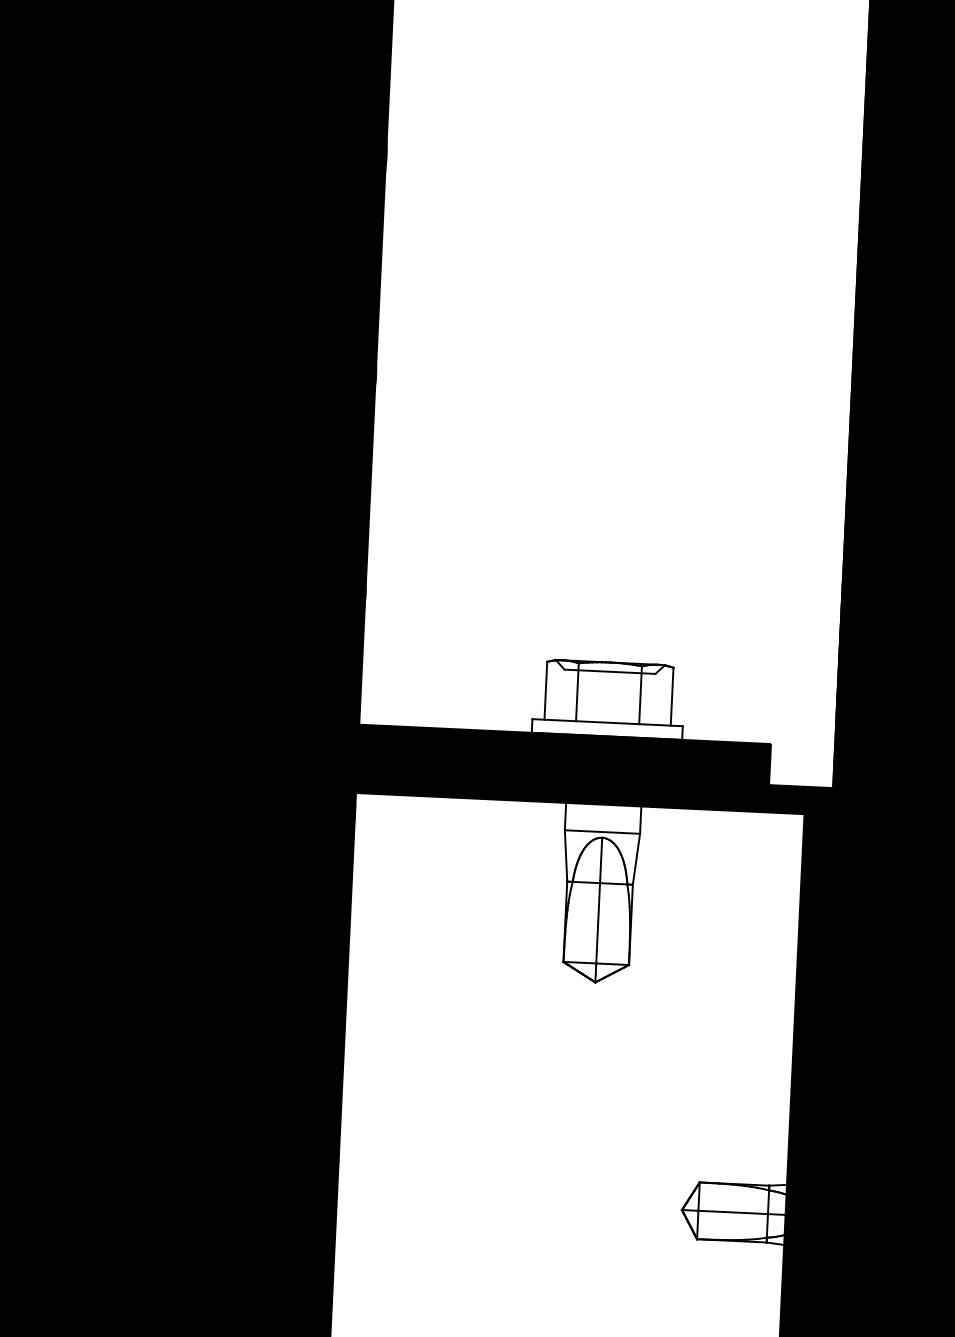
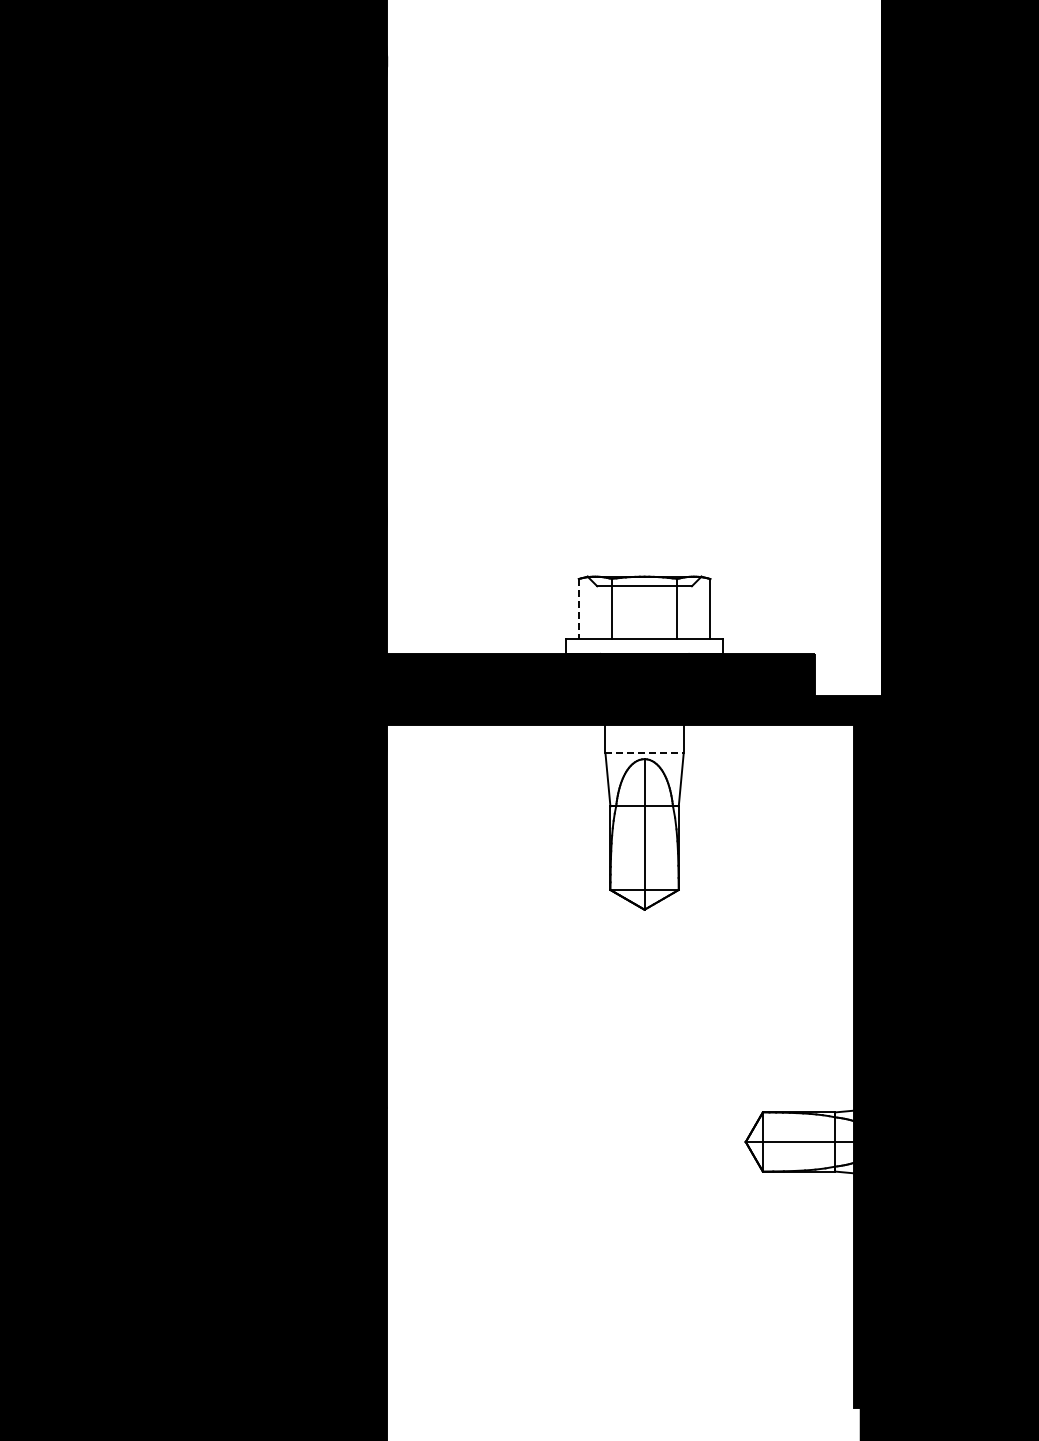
line: (545, 691) -> (578, 609), solid -> dashed
line: (603, 832) -> (645, 753), solid -> dashed

